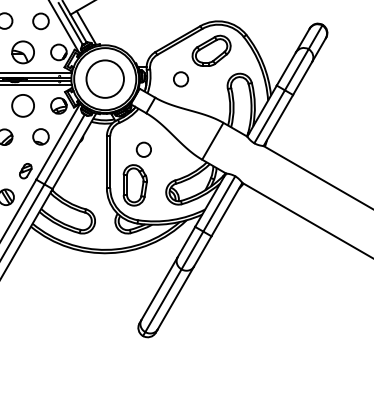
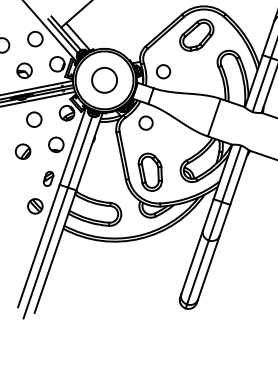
part: (22, 52) -> (24, 70), size x0.71
circle: (104, 78) -> (103, 79), size x0.71
circle: (181, 79) -> (163, 71), moved
circle: (22, 105) -> (33, 119), size x0.71
circle: (143, 149) -> (145, 122), moved

